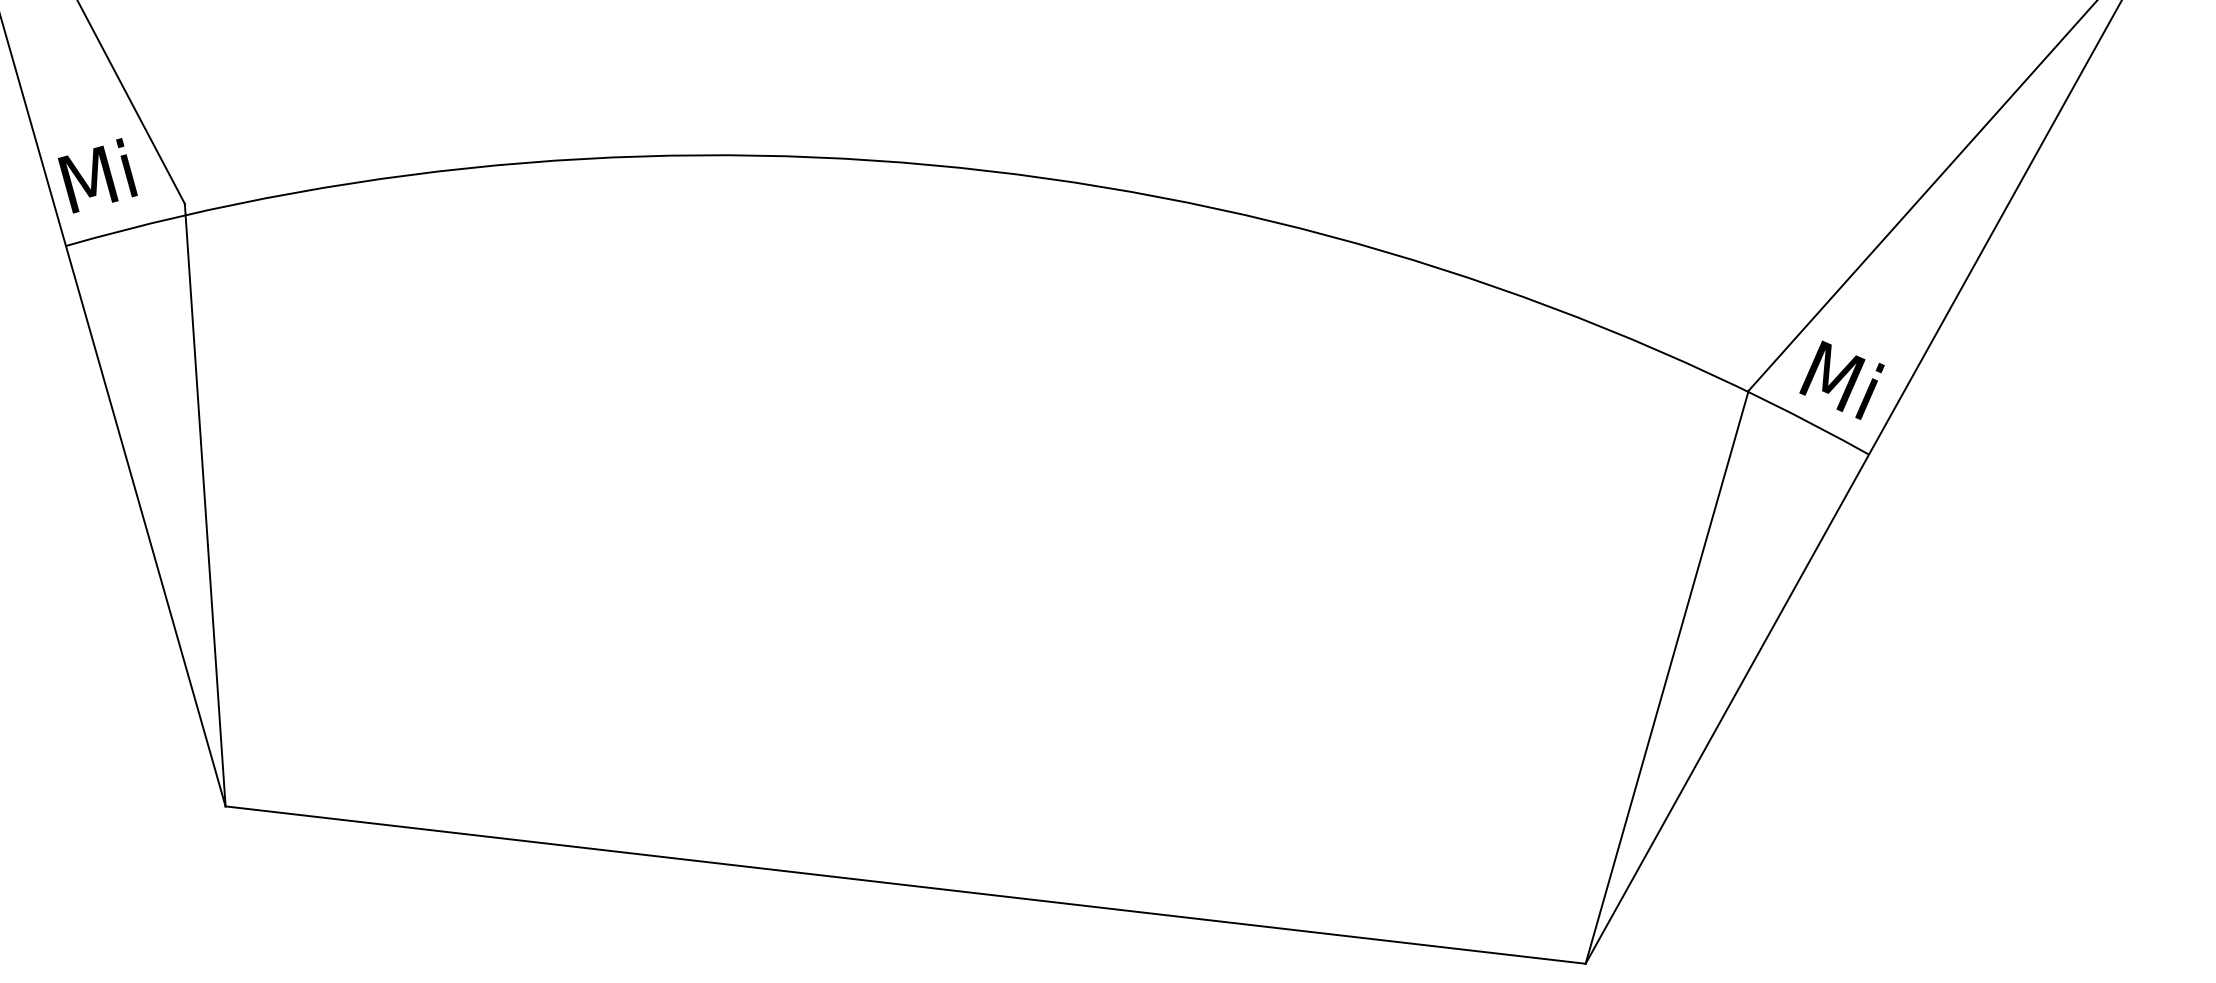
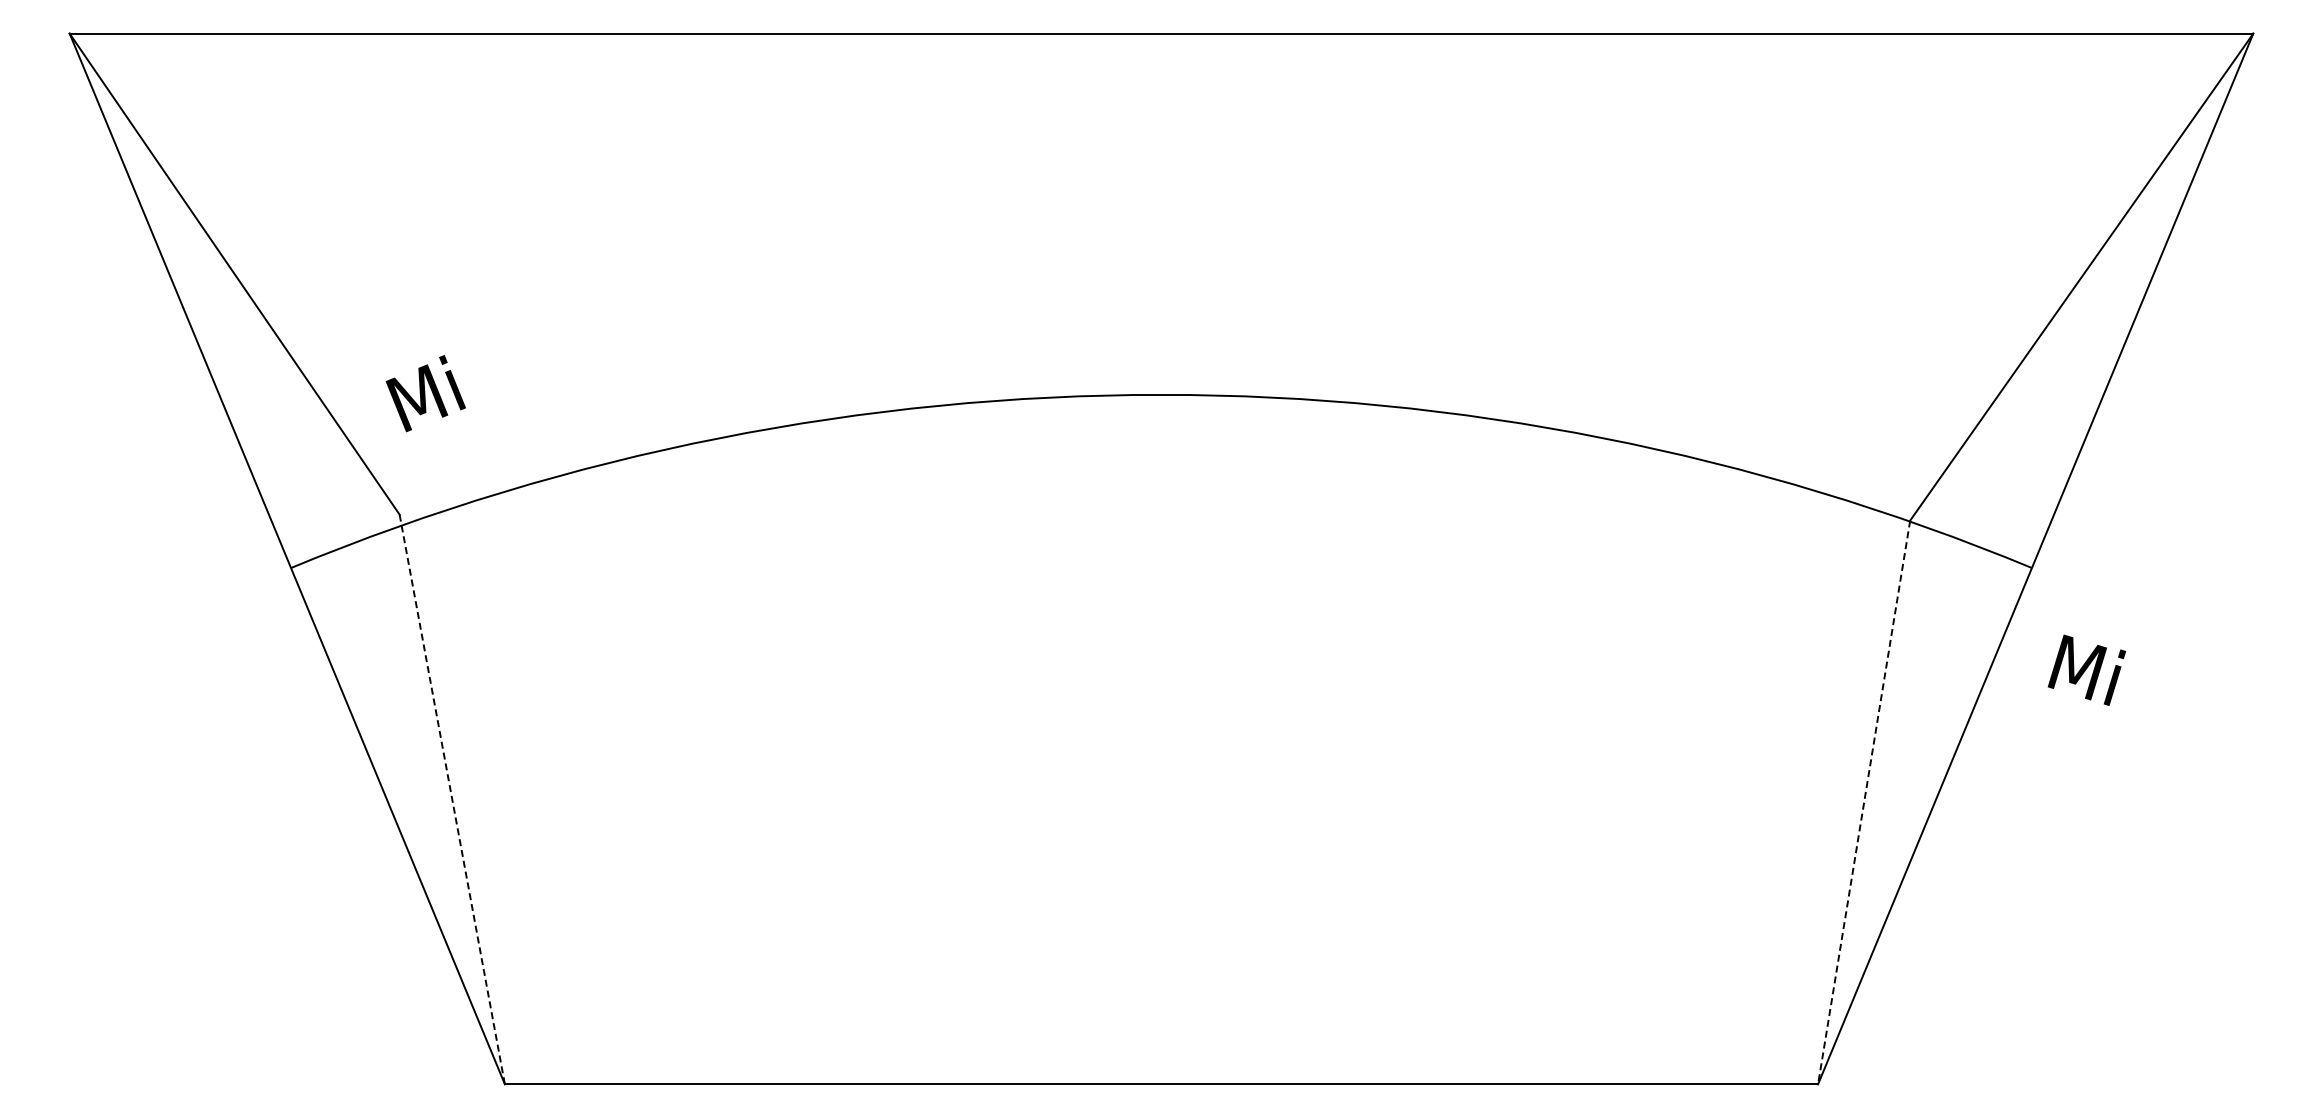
text: (97, 175) -> (425, 393), moved
text: (1841, 379) -> (2086, 669), moved
line: (205, 505) -> (452, 799), solid -> dashed
line: (1667, 677) -> (1864, 802), solid -> dashed

